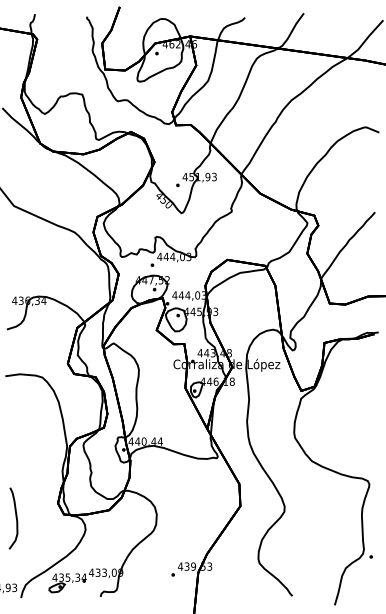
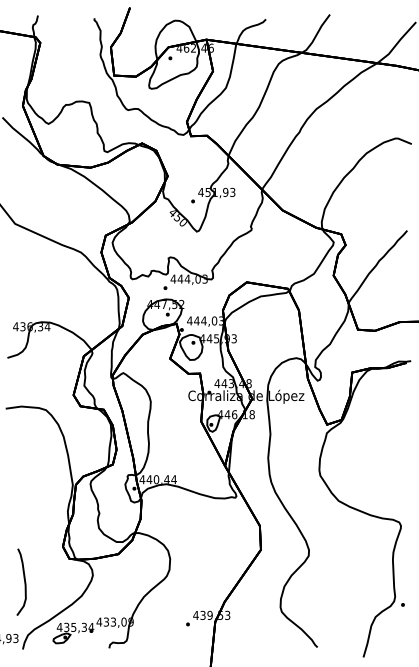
curve: (16, 517) -> (24, 581), moved

